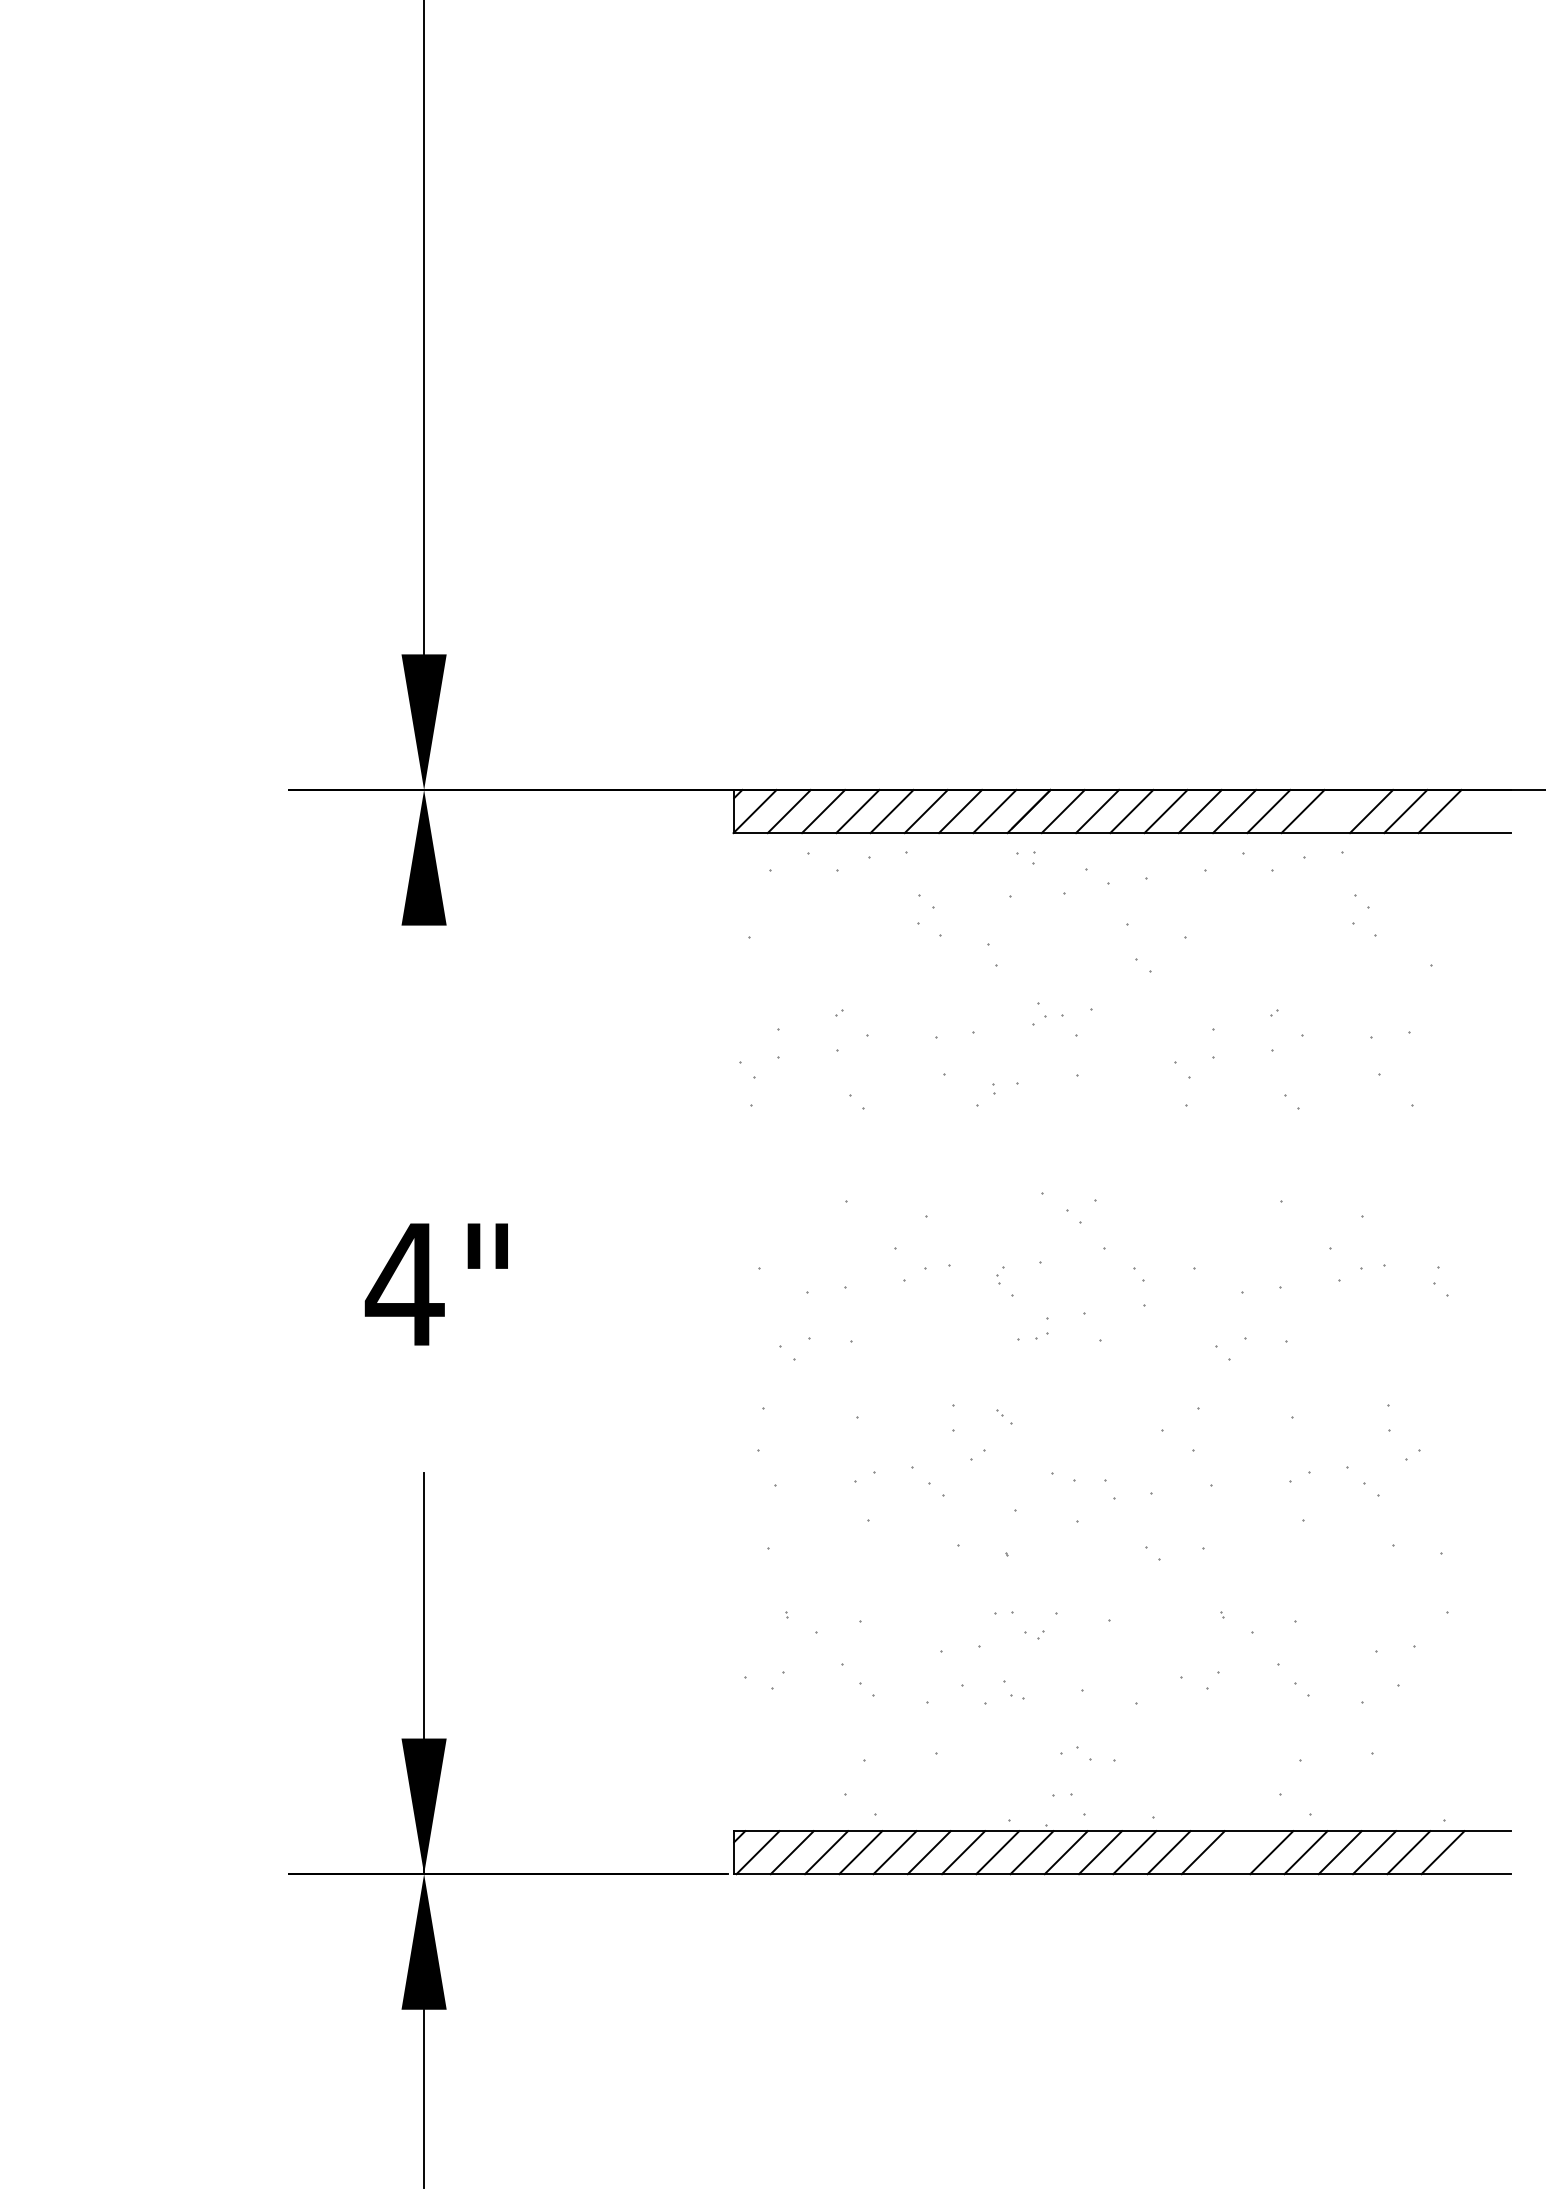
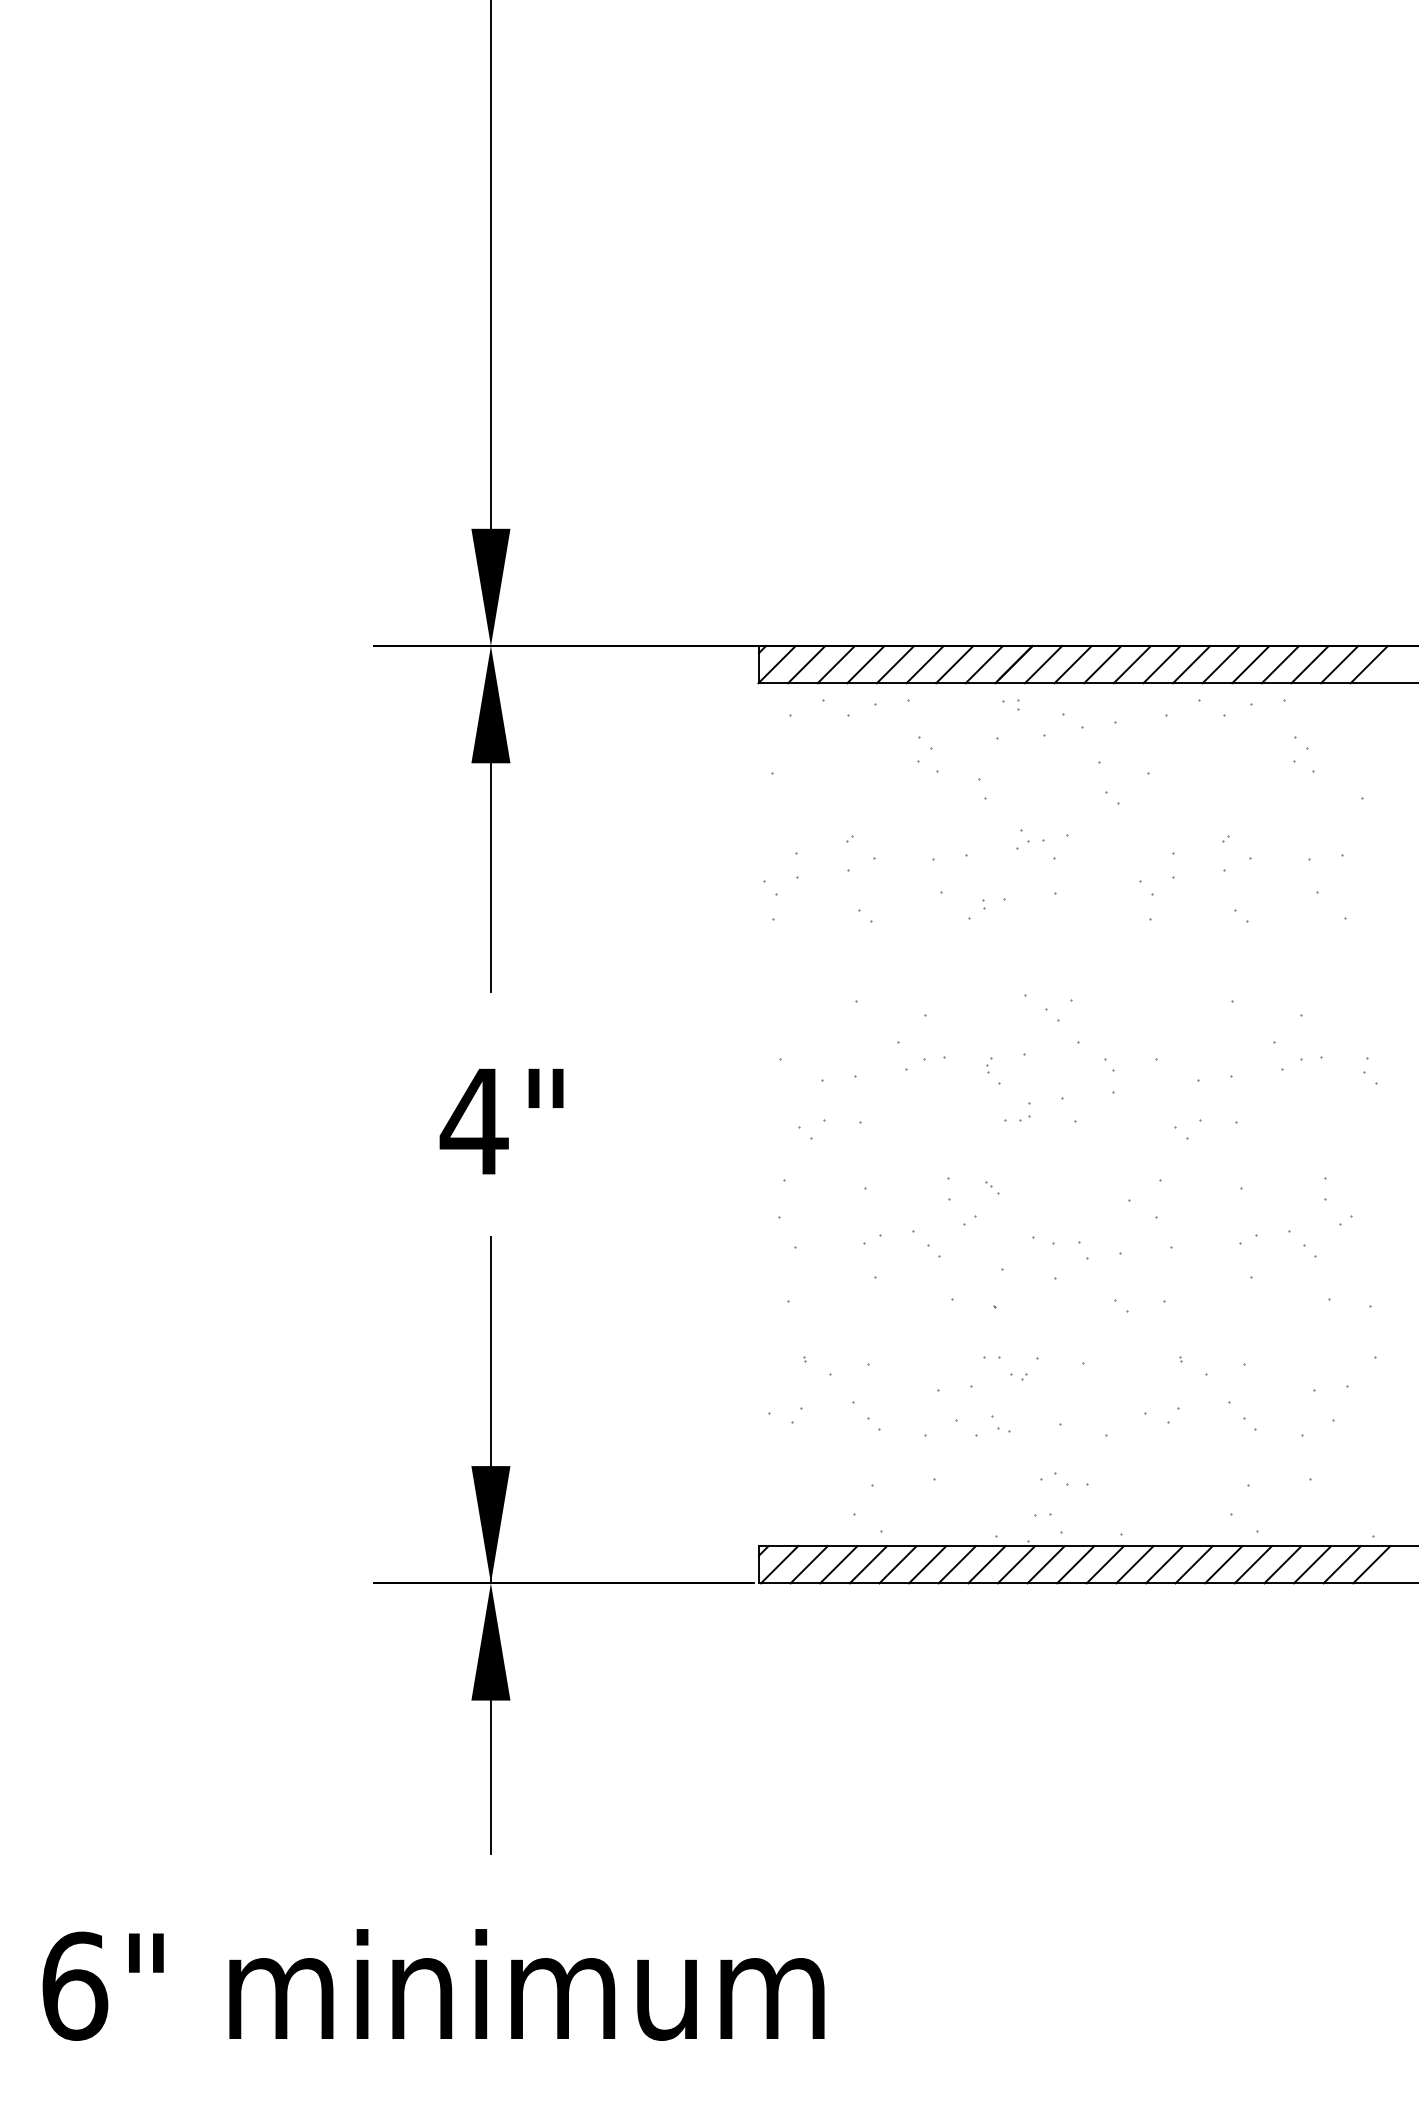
line: (1337, 811) -> (1280, 664), added
line: (423, 1057) -> (490, 877), added
text: (436, 1284) -> (501, 1121), moved
line: (1236, 1852) -> (1193, 1564), added

